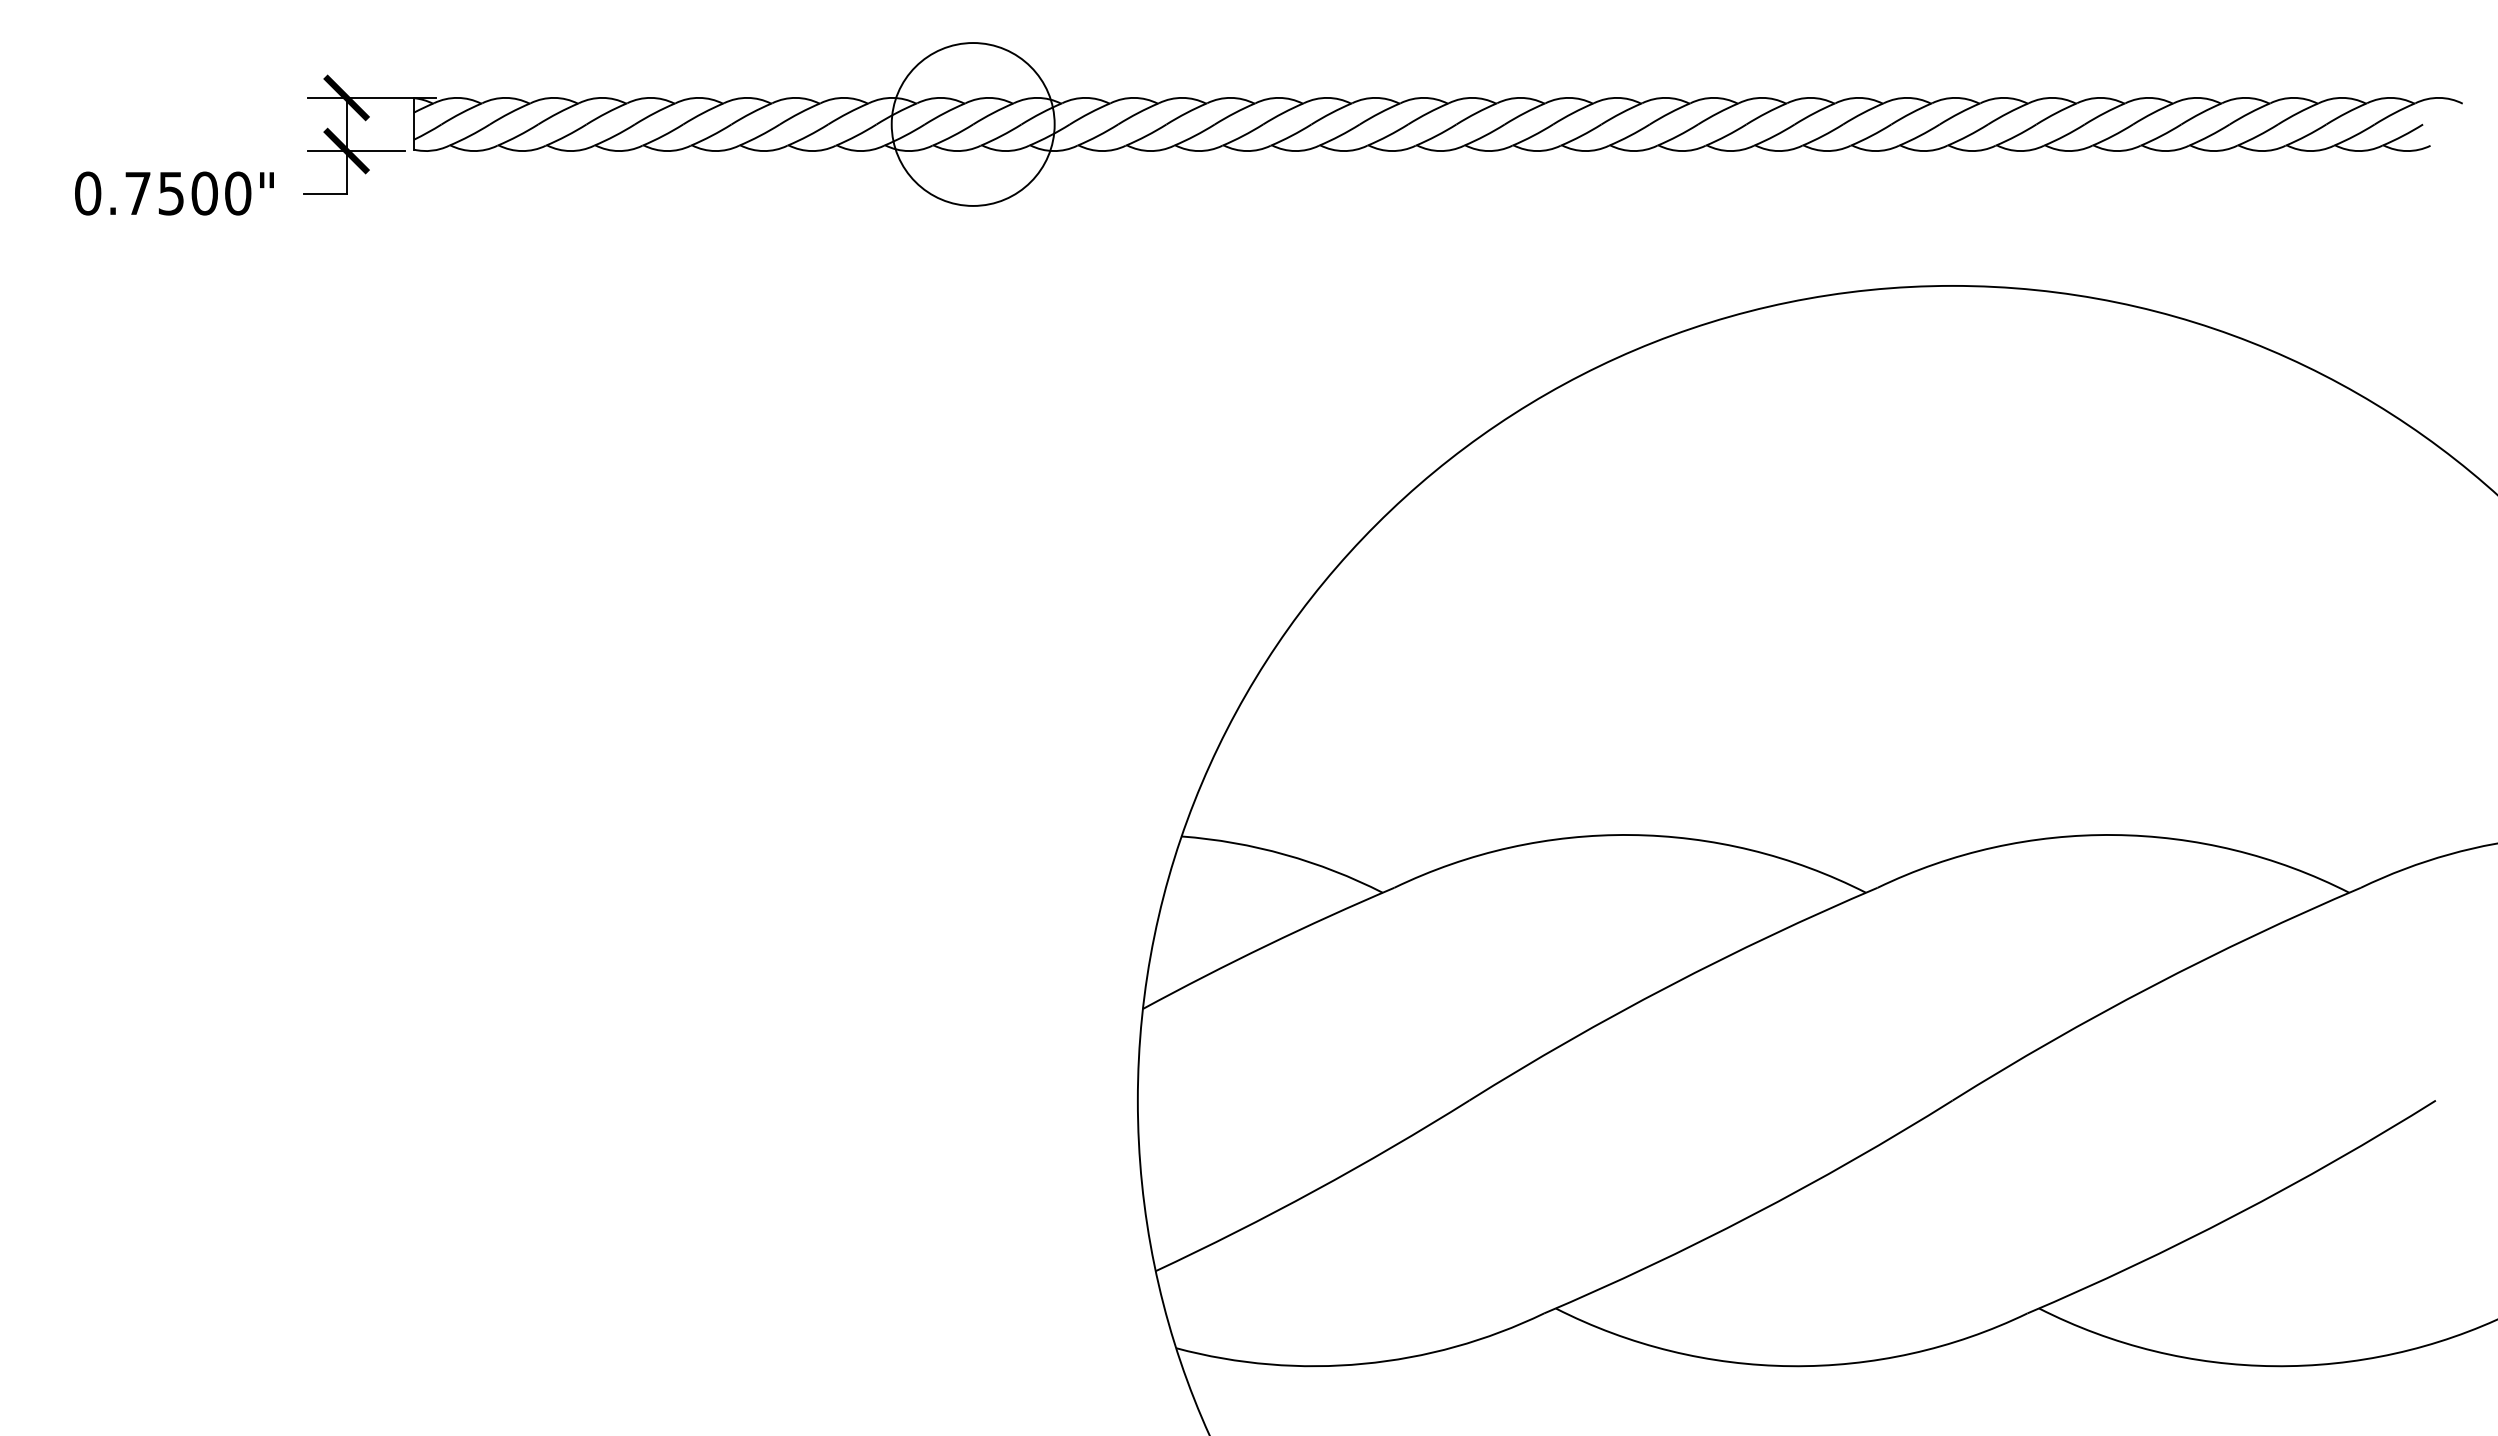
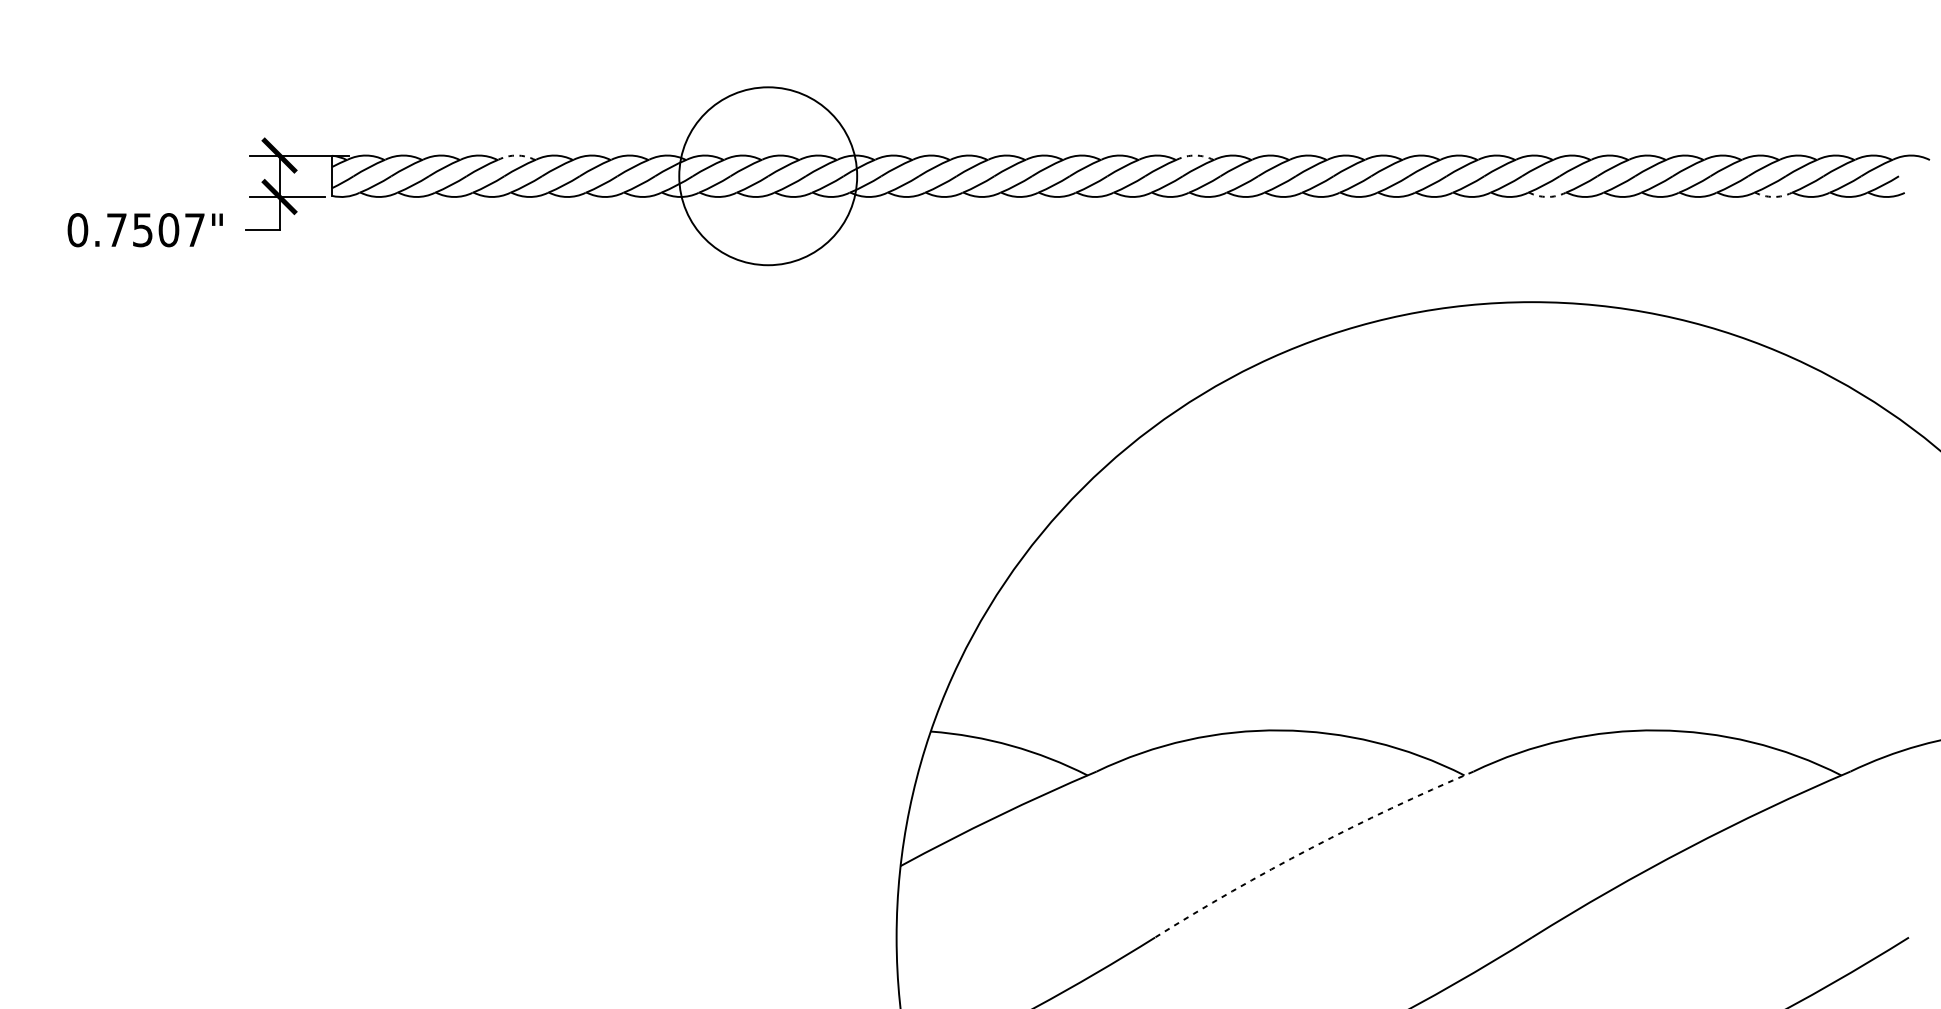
arc: (651, 97) -> (517, 155), solid -> dashed
arc: (1520, 97) -> (1195, 155), solid -> dashed
circle: (972, 124) -> (767, 176), size x1.4
arc: (1971, 151) -> (1546, 197), solid -> dashed
arc: (2261, 151) -> (1772, 197), solid -> dashed
text: (238, 193) -> (195, 230), 0.7500" -> 0.7507"
arc: (1669, 986) -> (1311, 848), solid -> dashed

